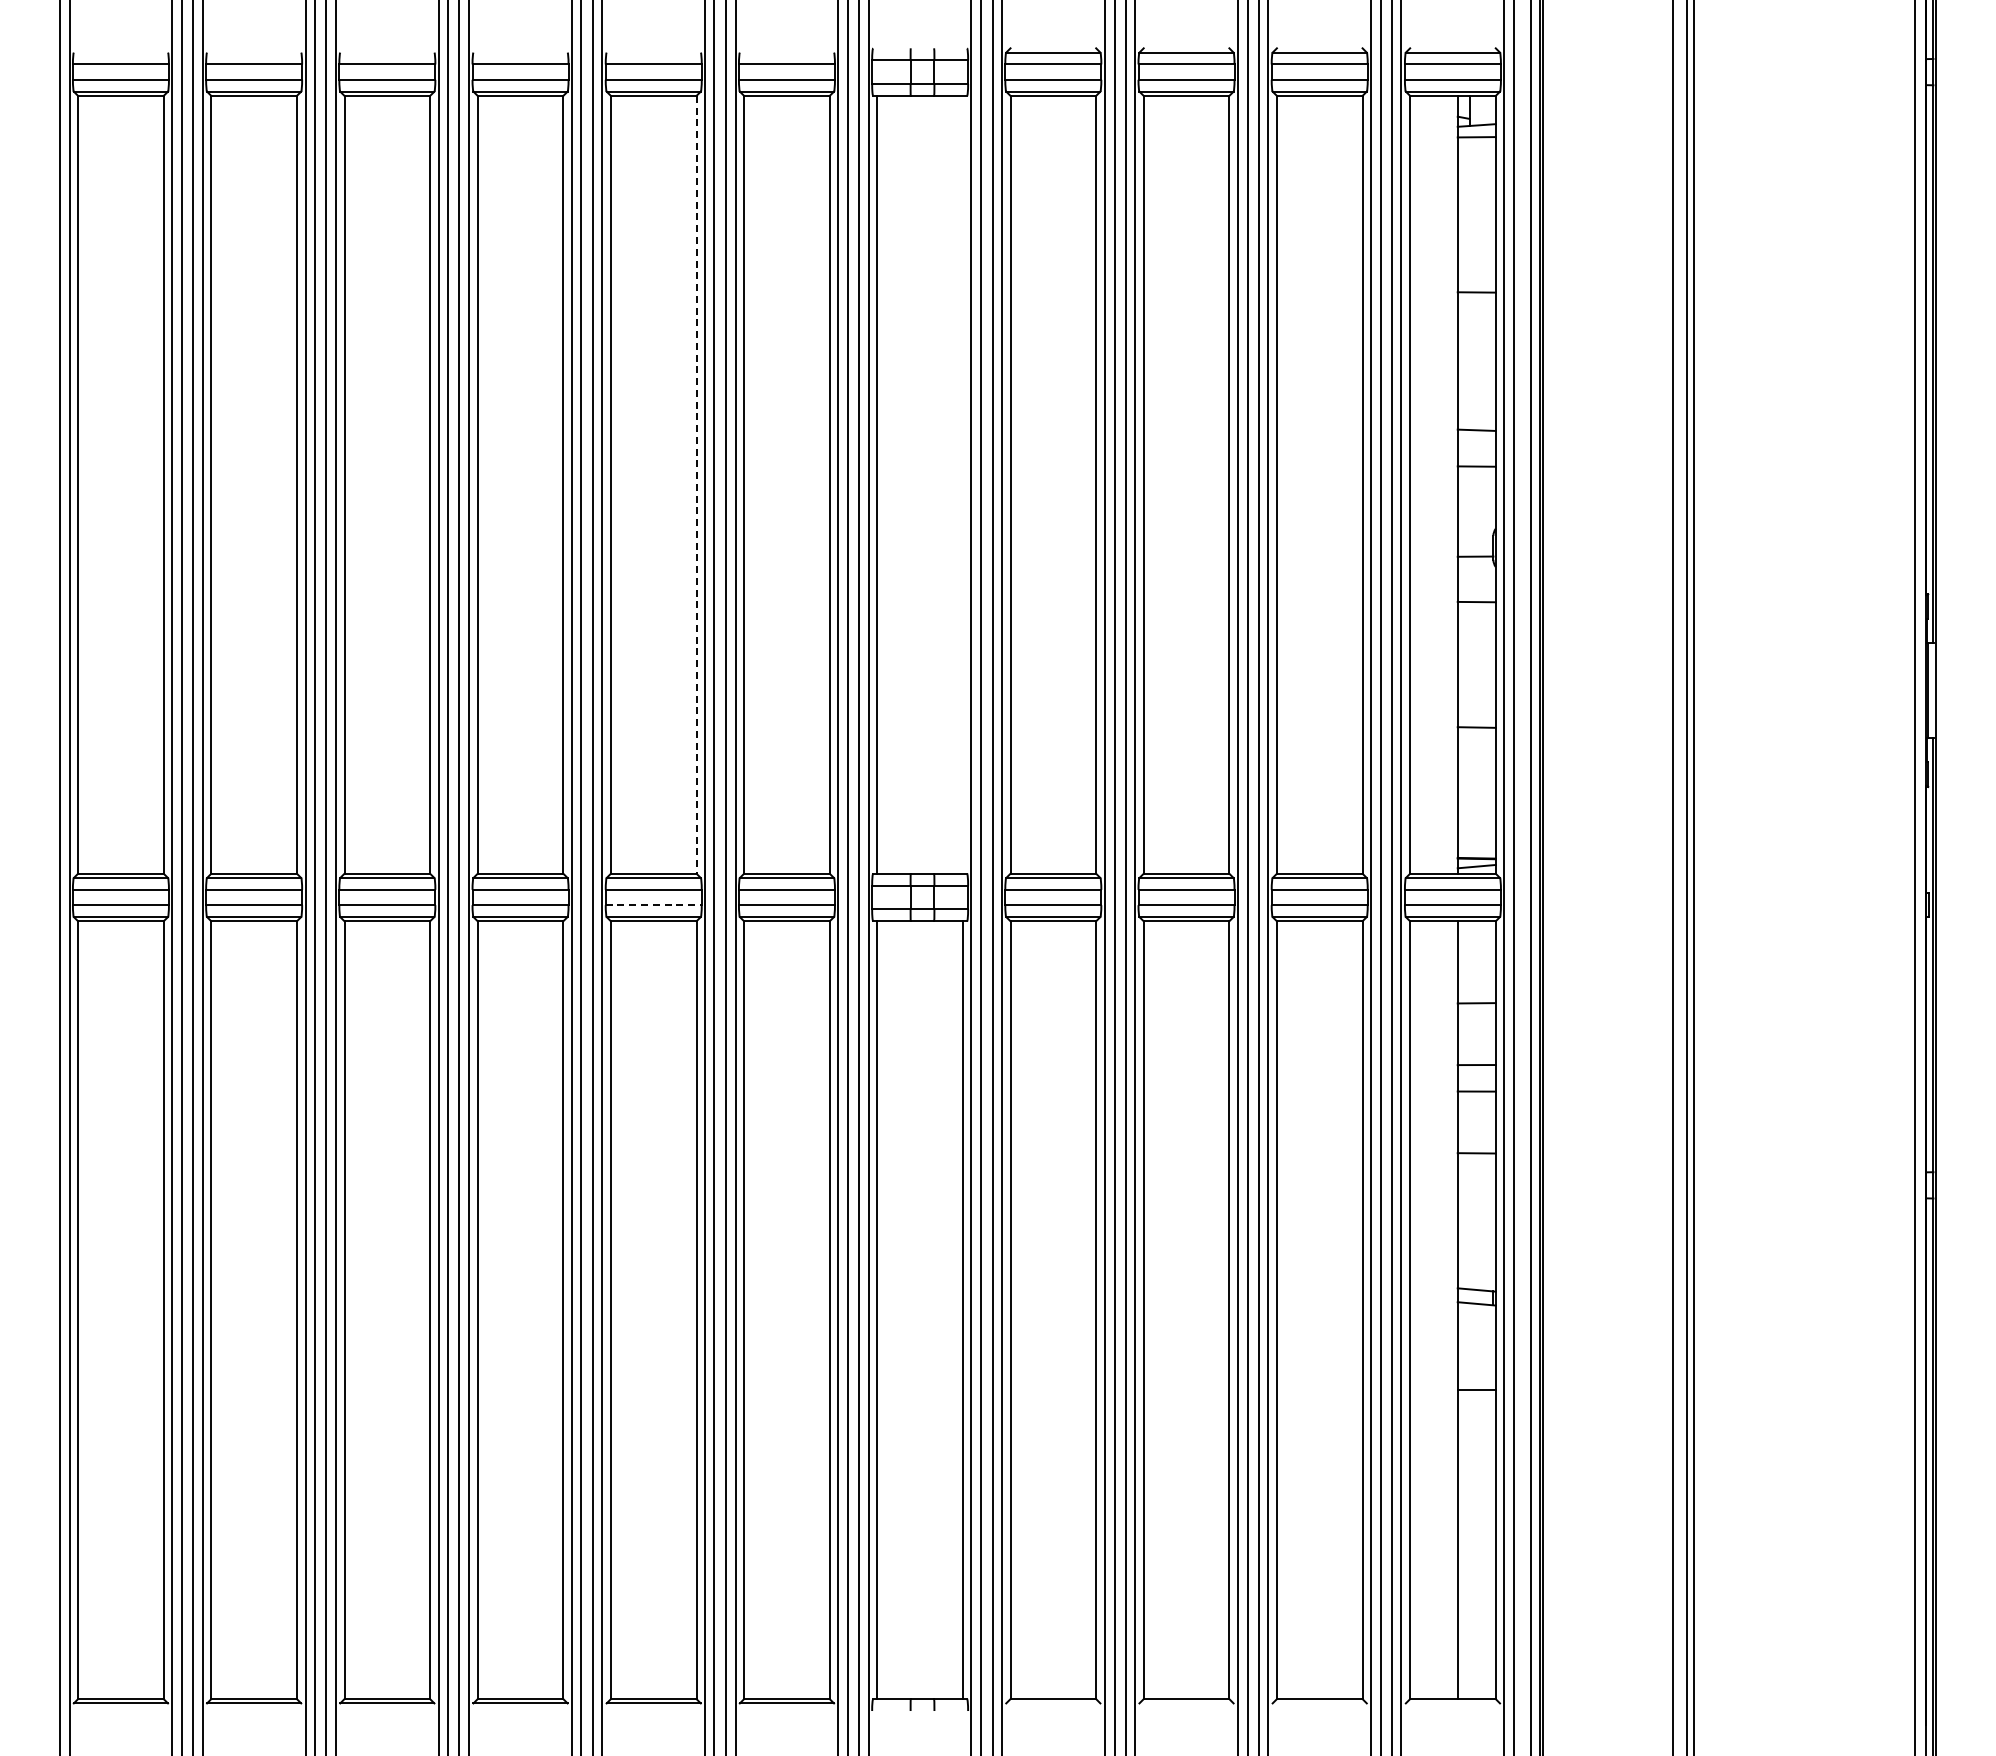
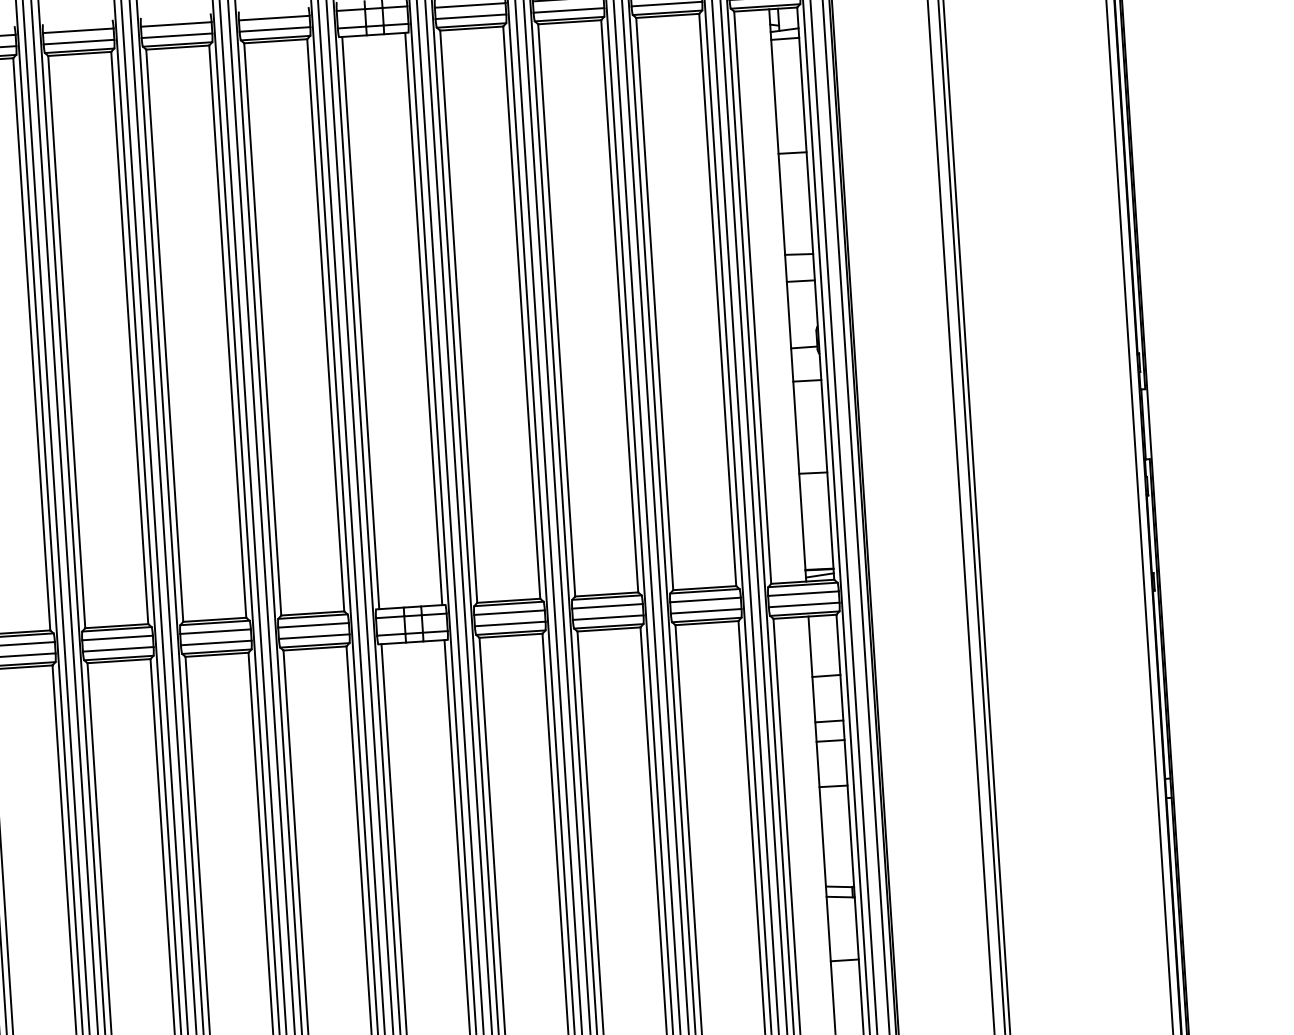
line: (696, 484) -> (227, 331), dashed -> solid
line: (962, 484) -> (423, 318), added
line: (654, 905) -> (216, 643), dashed -> solid

